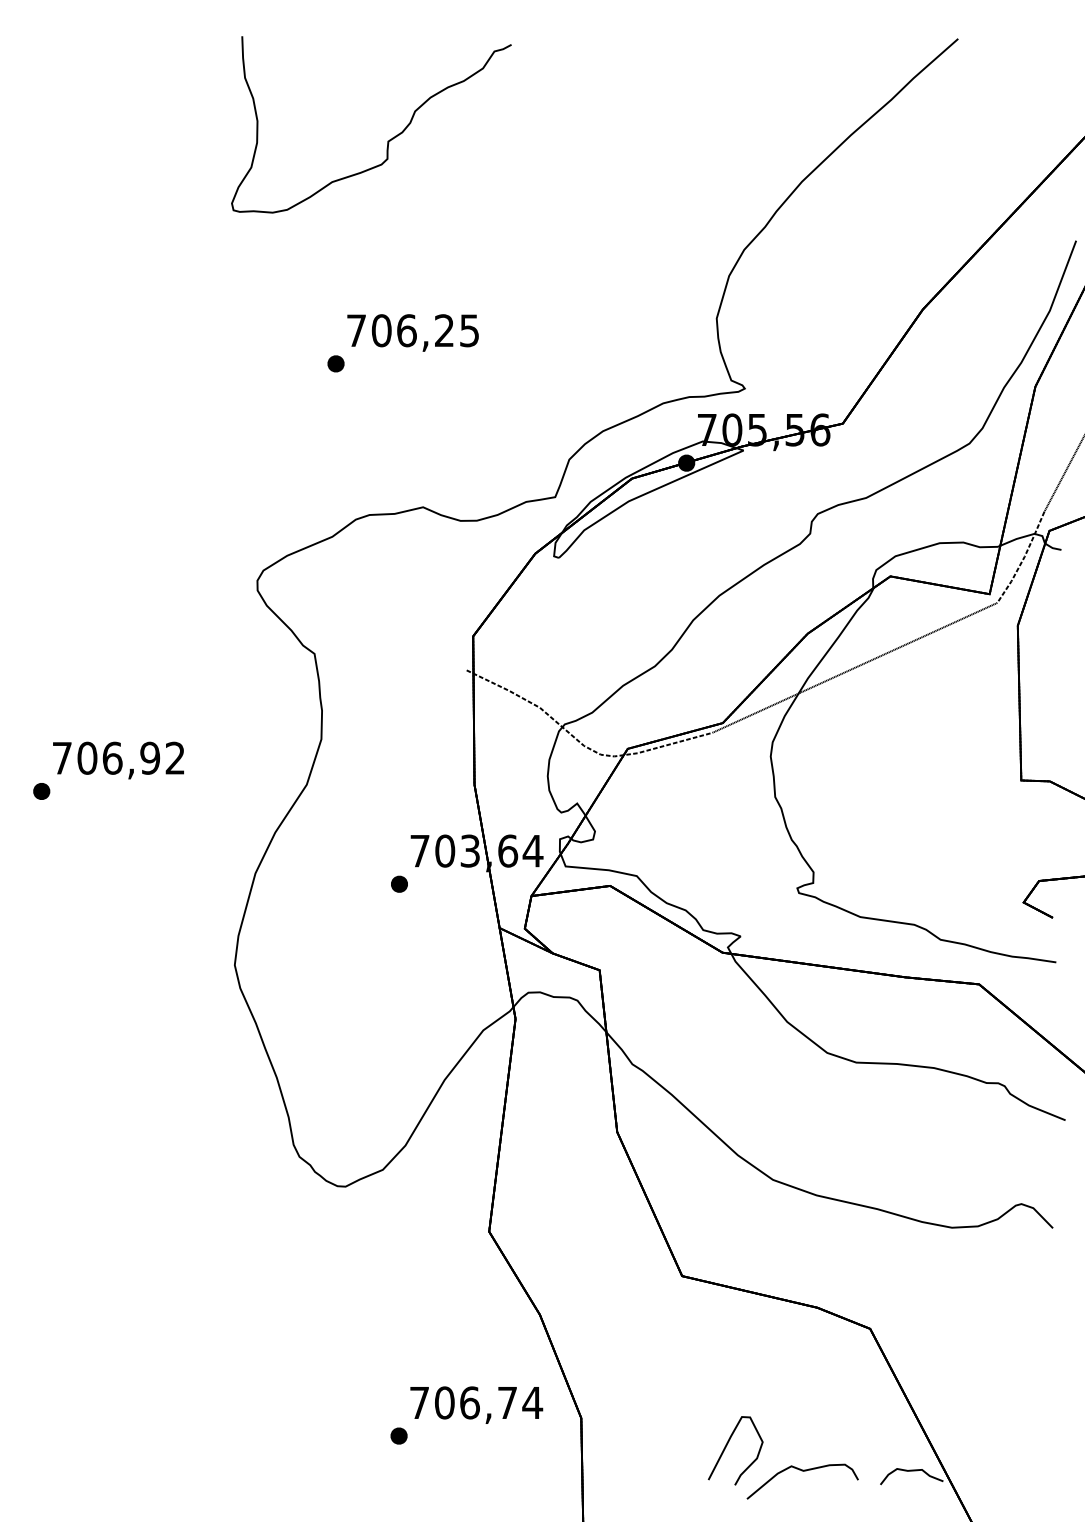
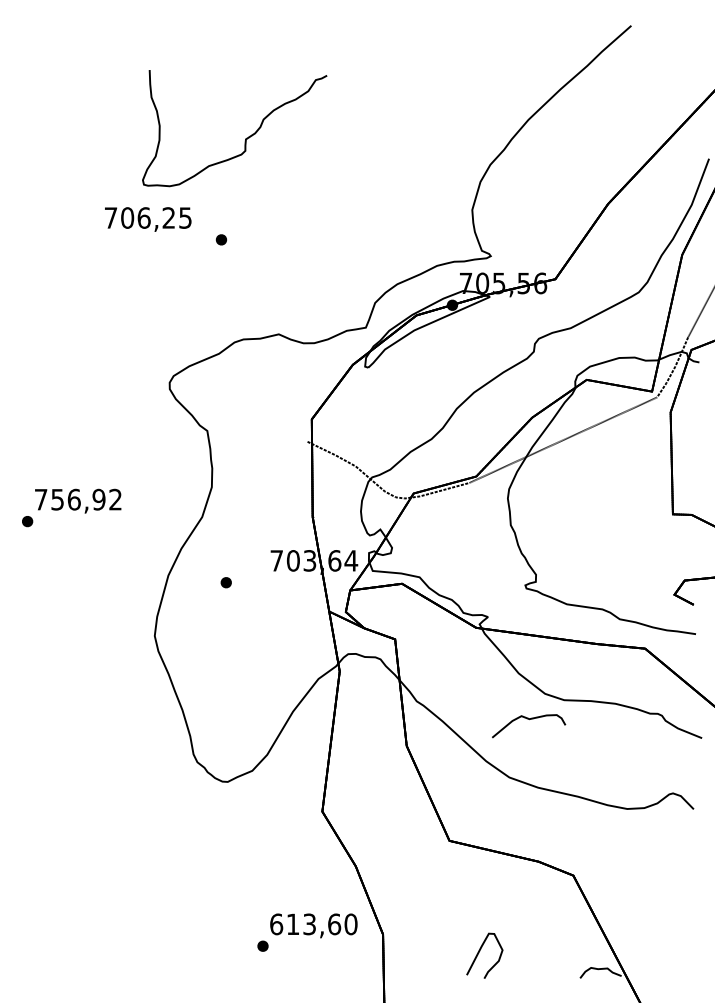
curve: (387, 140) -> (245, 138), moved
text: (413, 332) -> (148, 219), moved
text: (87, 757) -> (57, 499), 706,92 -> 756,92
part: (398, 883) -> (225, 582), moved
text: (475, 1403) -> (313, 924), 706,74 -> 613,60
curve: (803, 1472) -> (529, 720), moved

